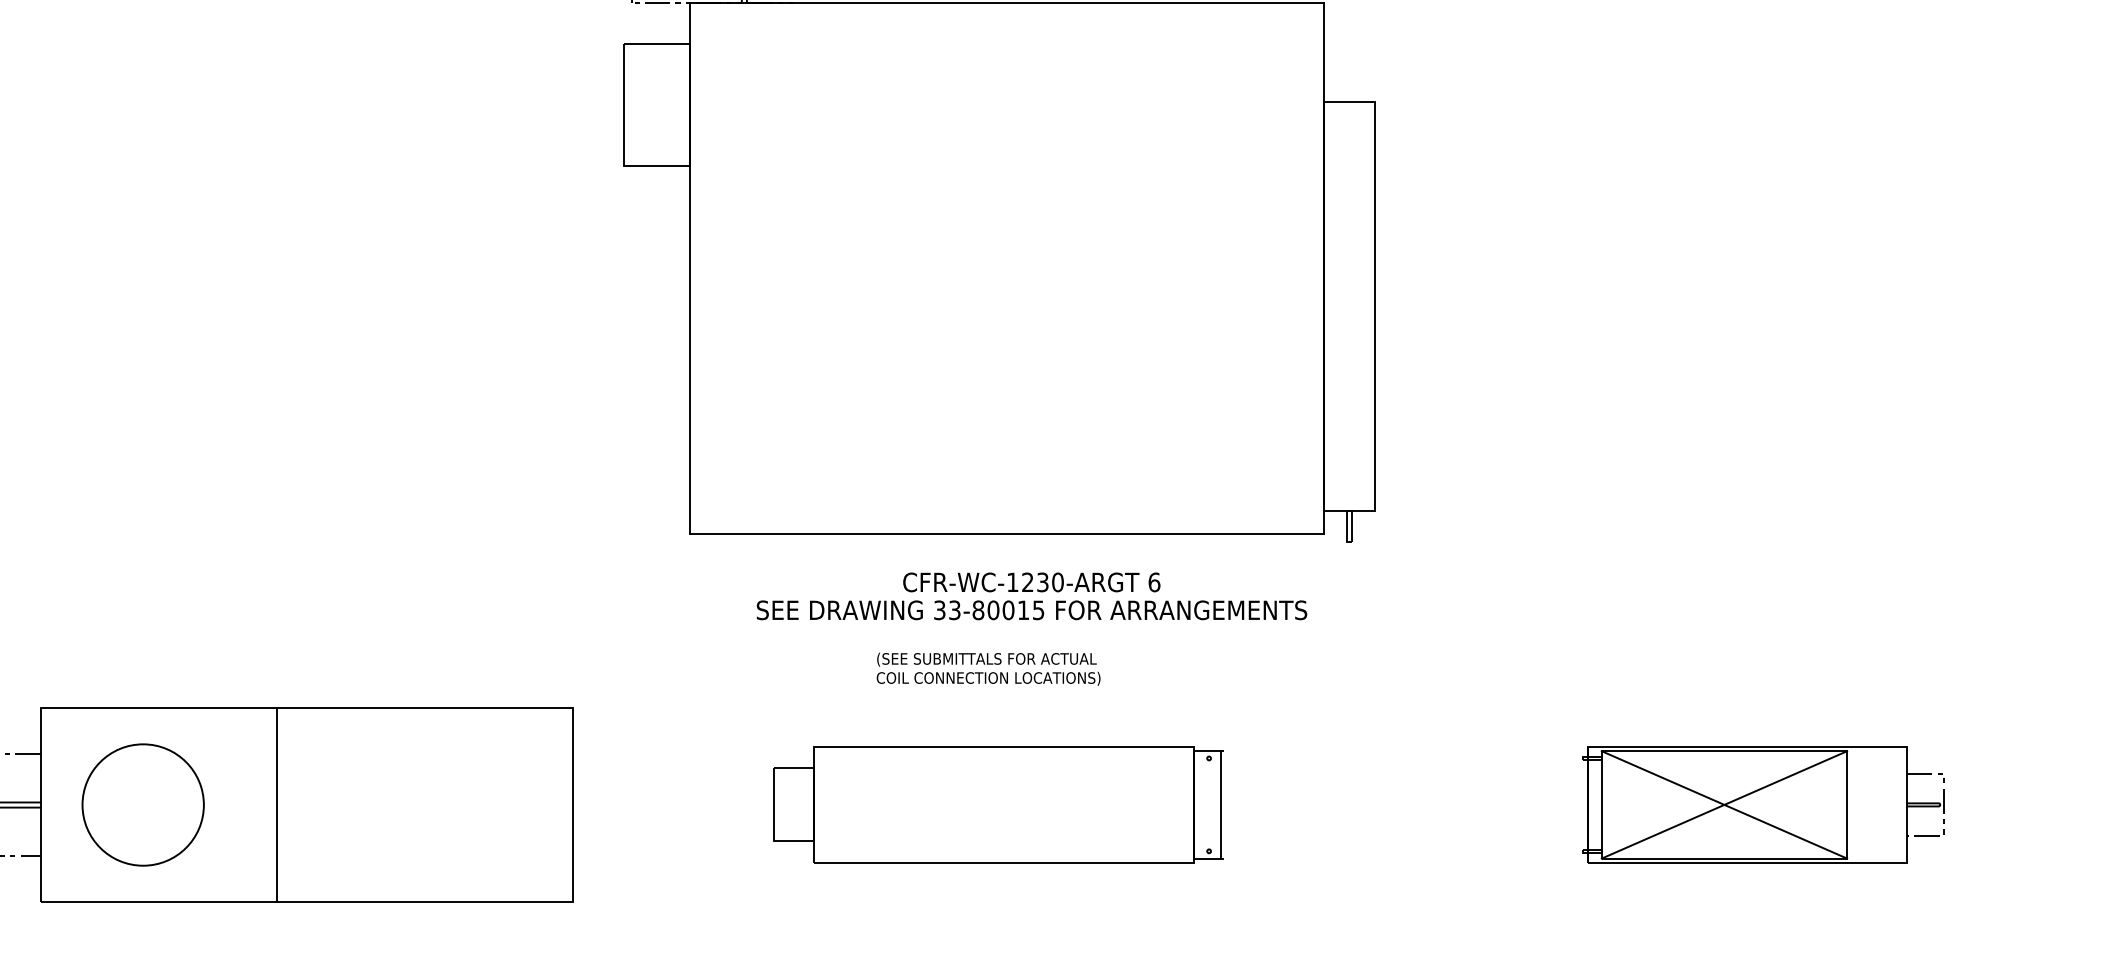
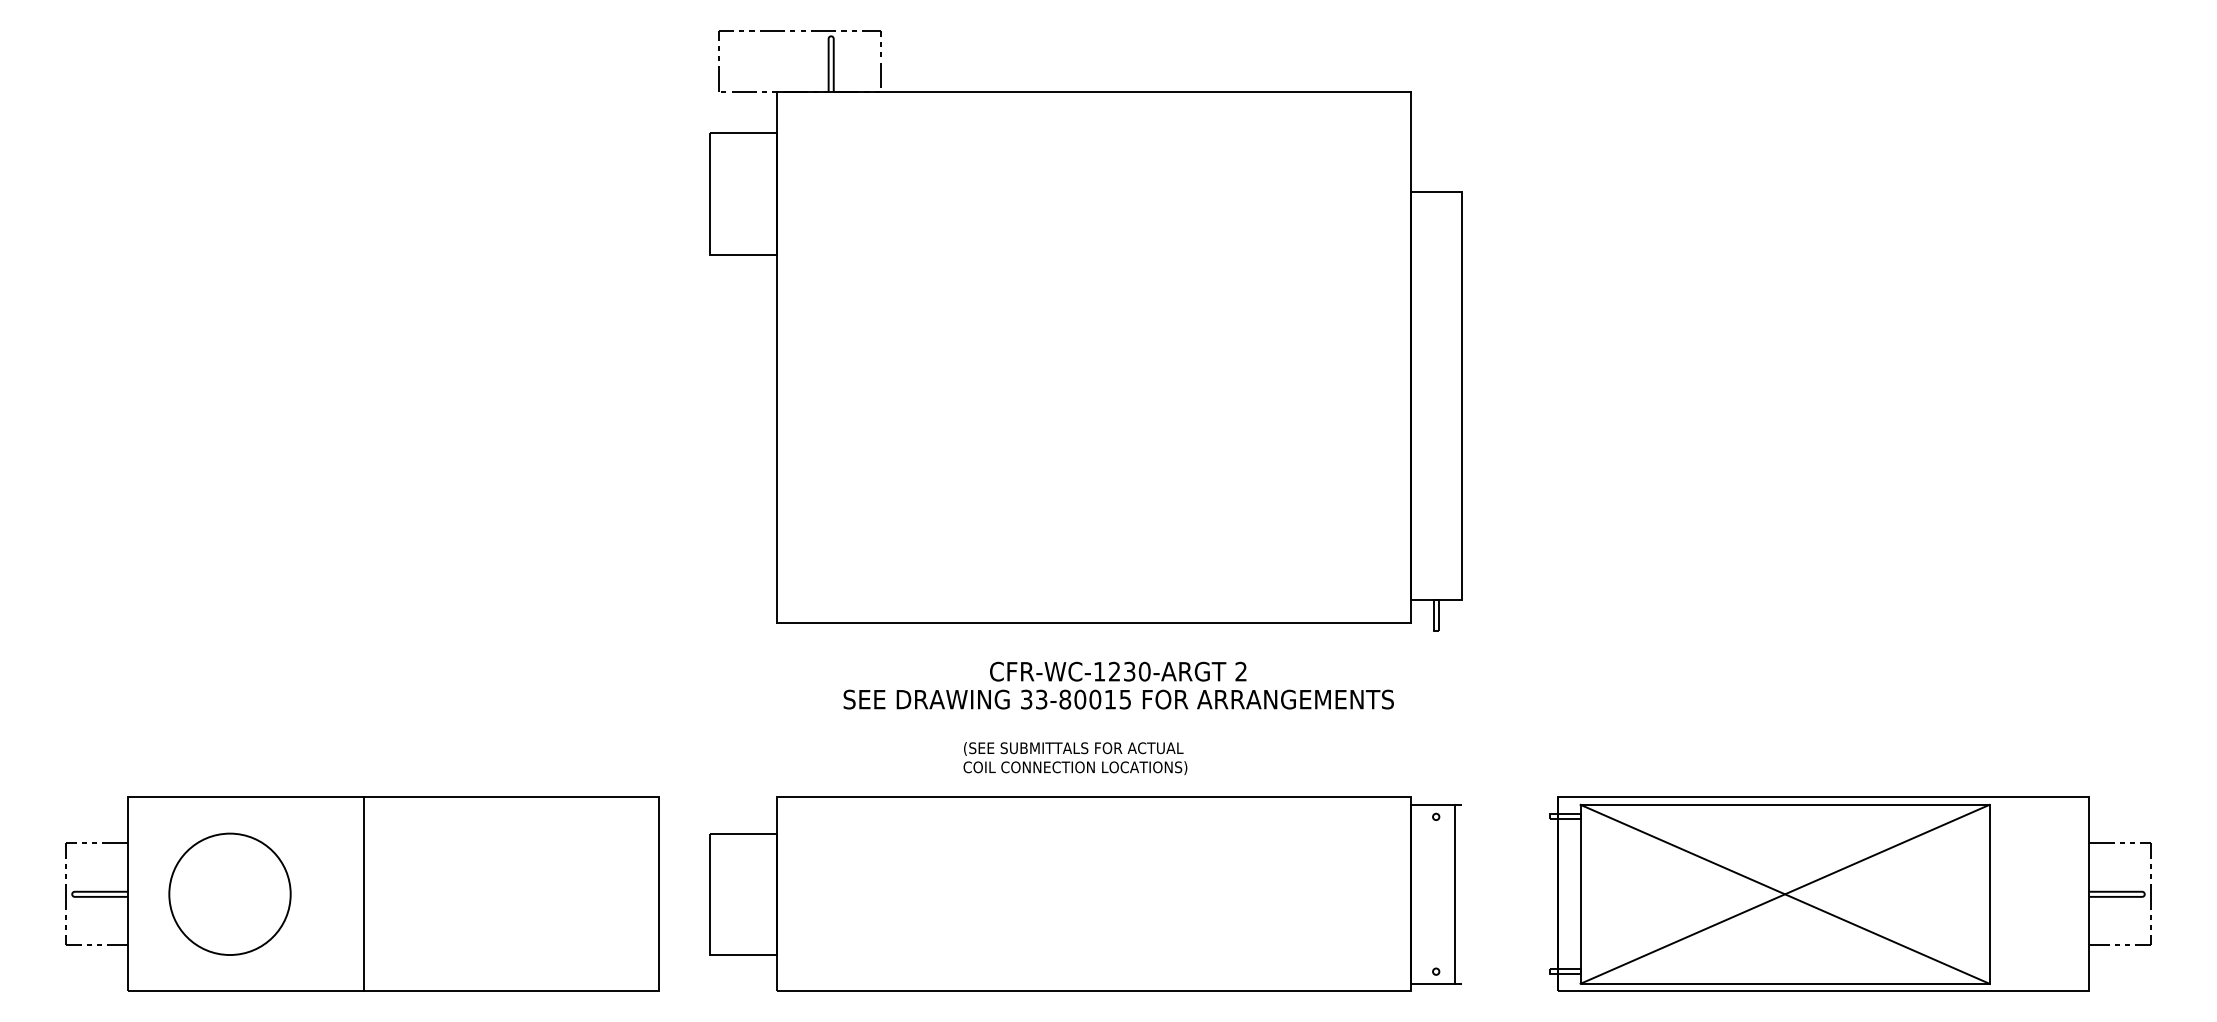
text: (1154, 582) -> (1241, 671), 6 -> 2
part: (998, 804) -> (1085, 893), size x1.67
part: (1763, 804) -> (1850, 893), size x1.67

